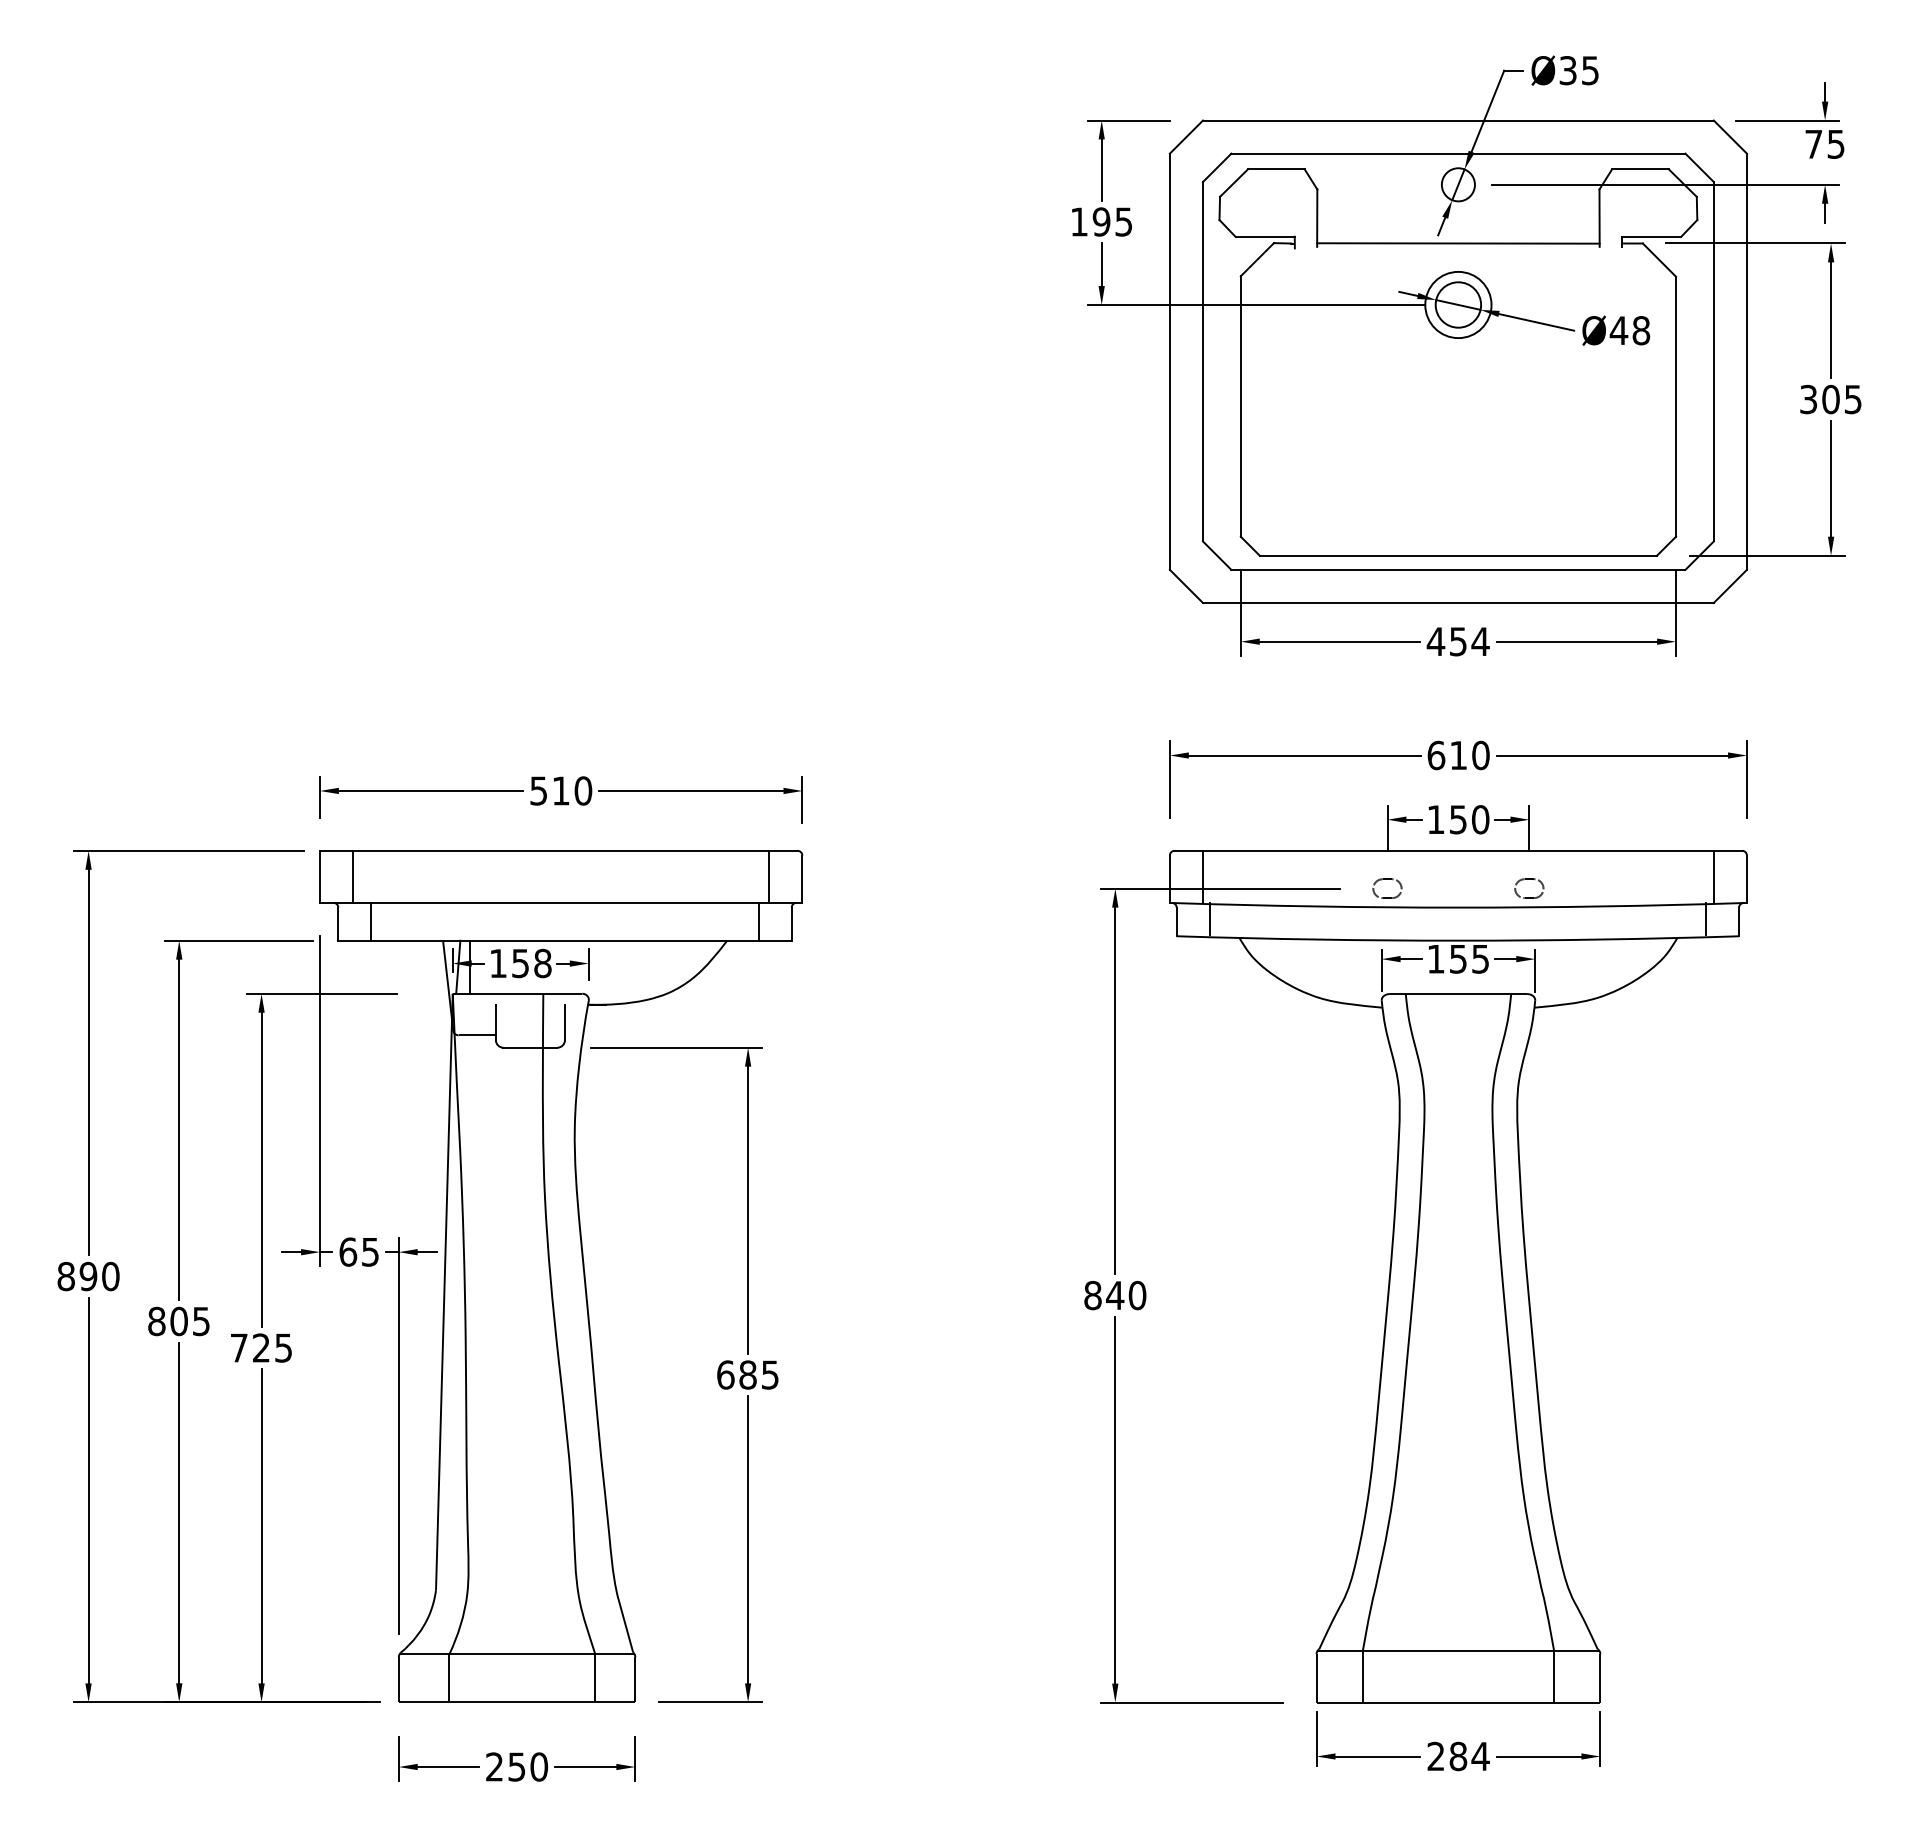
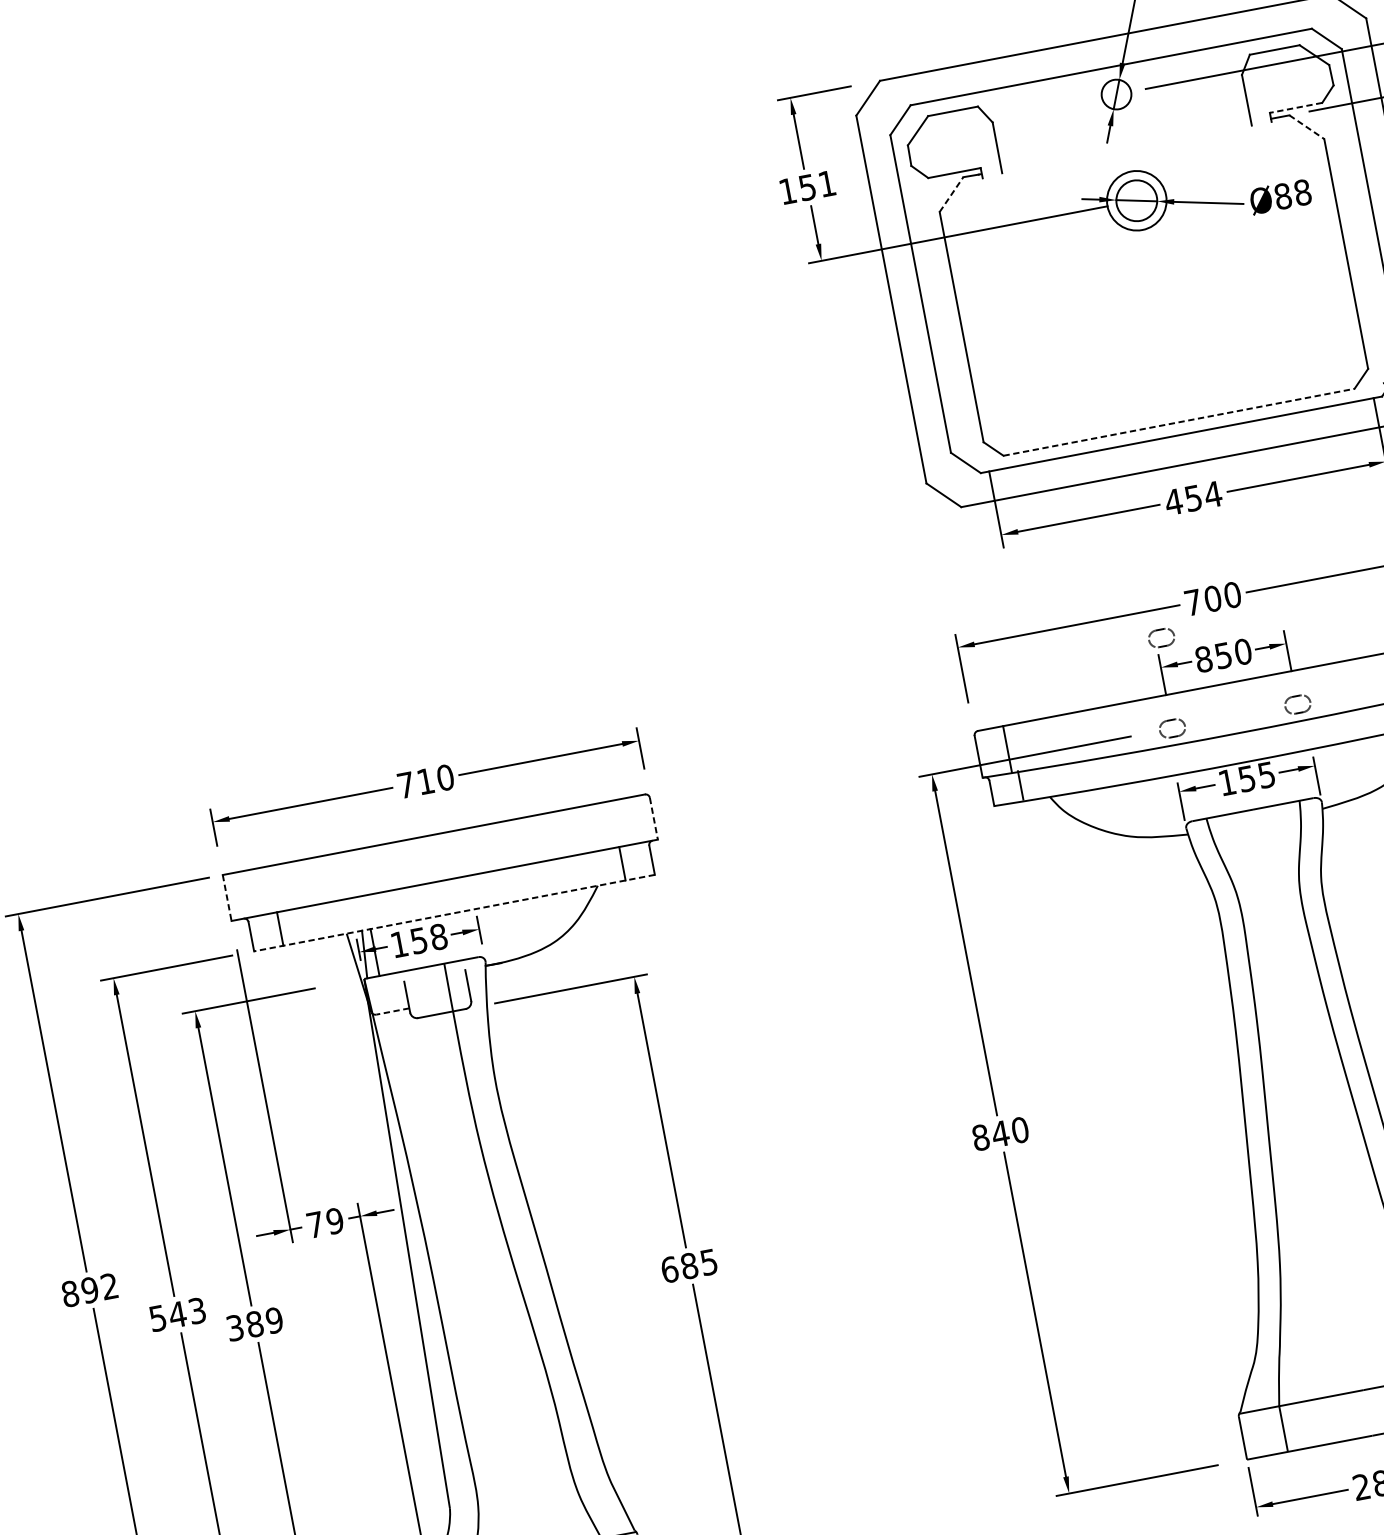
text: (1111, 221) -> (816, 185), 195 -> 151
line: (1651, 236) -> (1295, 107), solid -> dashed
line: (1458, 243) -> (1126, 146), removed
line: (1257, 259) -> (951, 194), solid -> dashed
line: (1659, 260) -> (1306, 127), solid -> dashed
text: (1618, 330) -> (1282, 196), Ø48 -> Ø88
line: (1458, 555) -> (1179, 422), solid -> dashed
text: (1447, 755) -> (1203, 600), 610 -> 700
part: (1394, 778) -> (1160, 629), added
text: (538, 790) -> (405, 784), 510 -> 710
text: (1435, 819) -> (1203, 659), 150 -> 850
line: (353, 876) -> (256, 892), removed
line: (769, 876) -> (624, 821), removed
line: (319, 877) -> (226, 898), solid -> dashed
line: (802, 879) -> (654, 819), solid -> dashed
line: (565, 940) -> (454, 912), solid -> dashed
line: (477, 1035) -> (393, 1011), solid -> dashed
text: (359, 1251) -> (325, 1222), 65 -> 79
text: (110, 1276) -> (109, 1286), 890 -> 892
text: (178, 1321) -> (177, 1314), 805 -> 543
text: (261, 1347) -> (254, 1323), 725 -> 389

